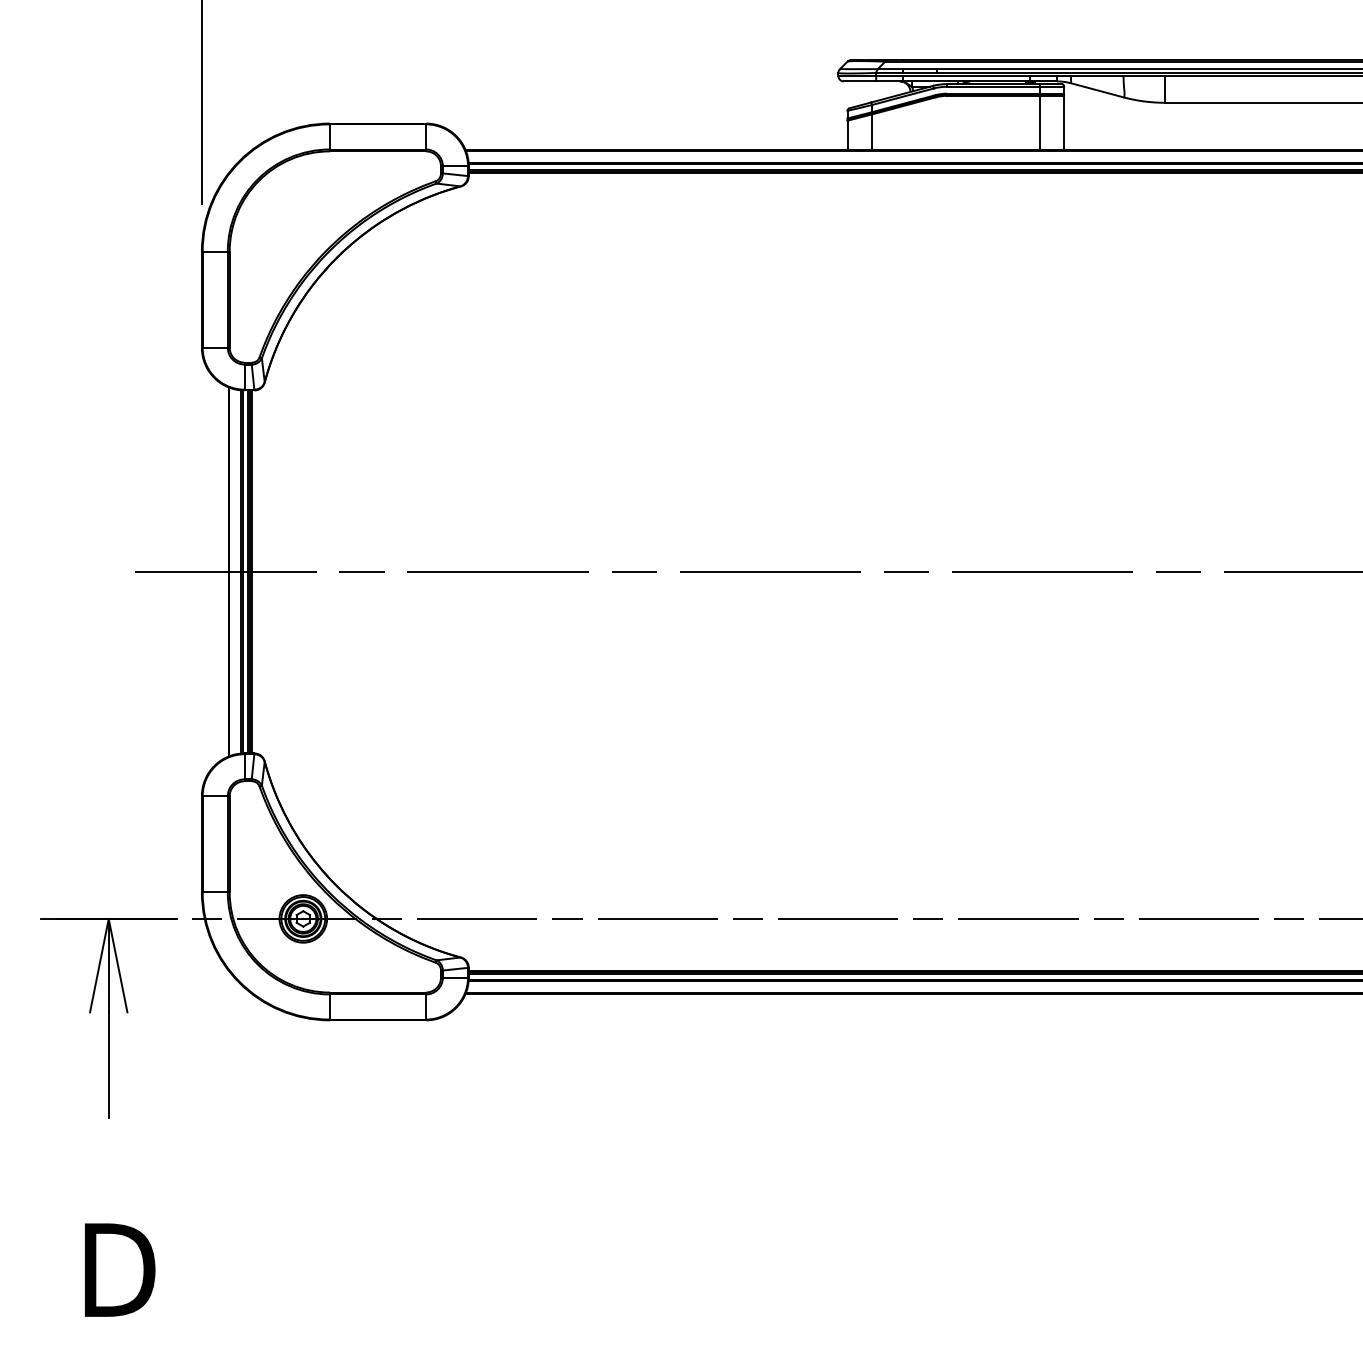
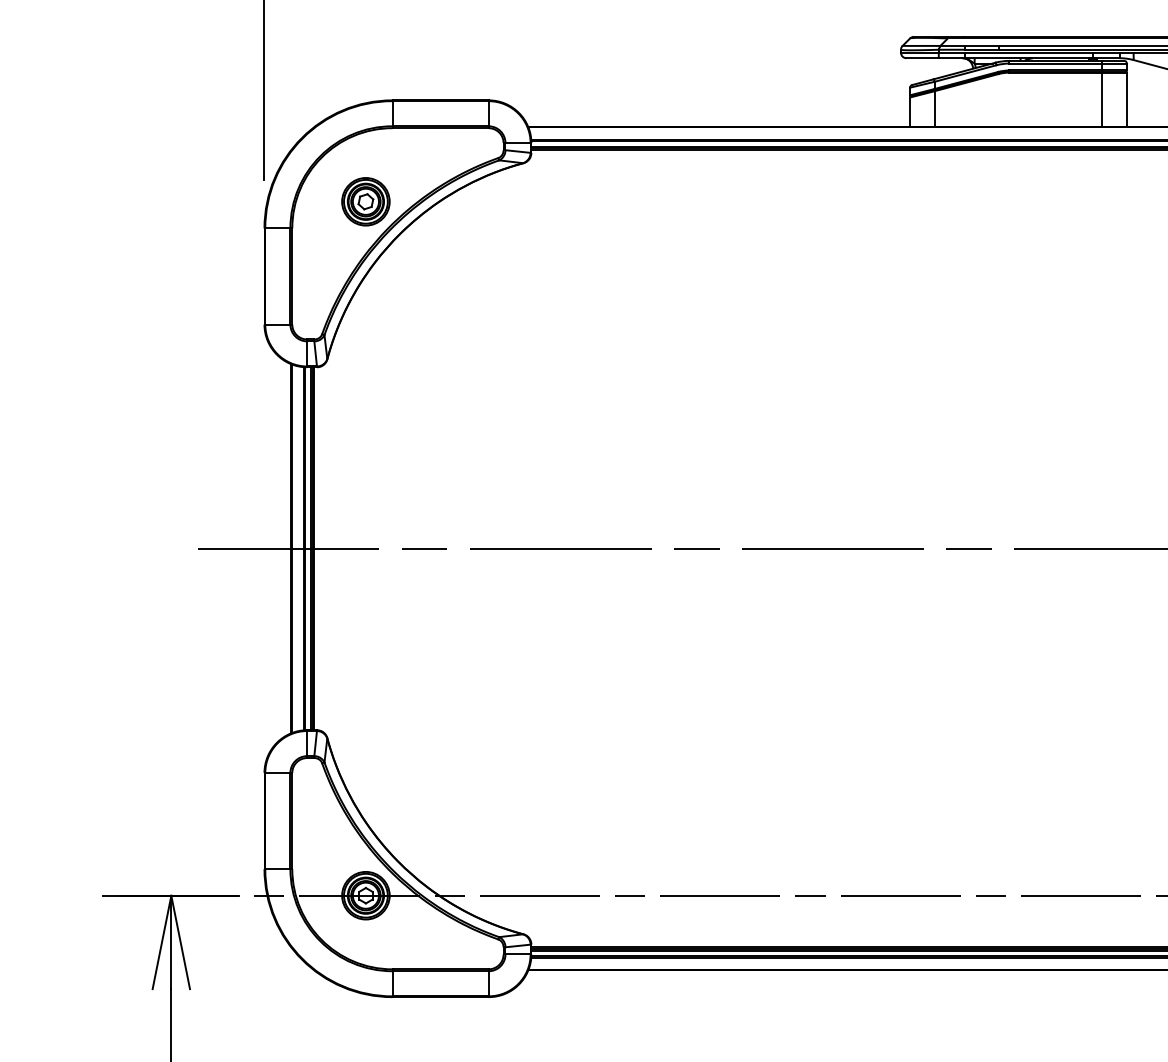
part: (302, 224) -> (365, 201), added

